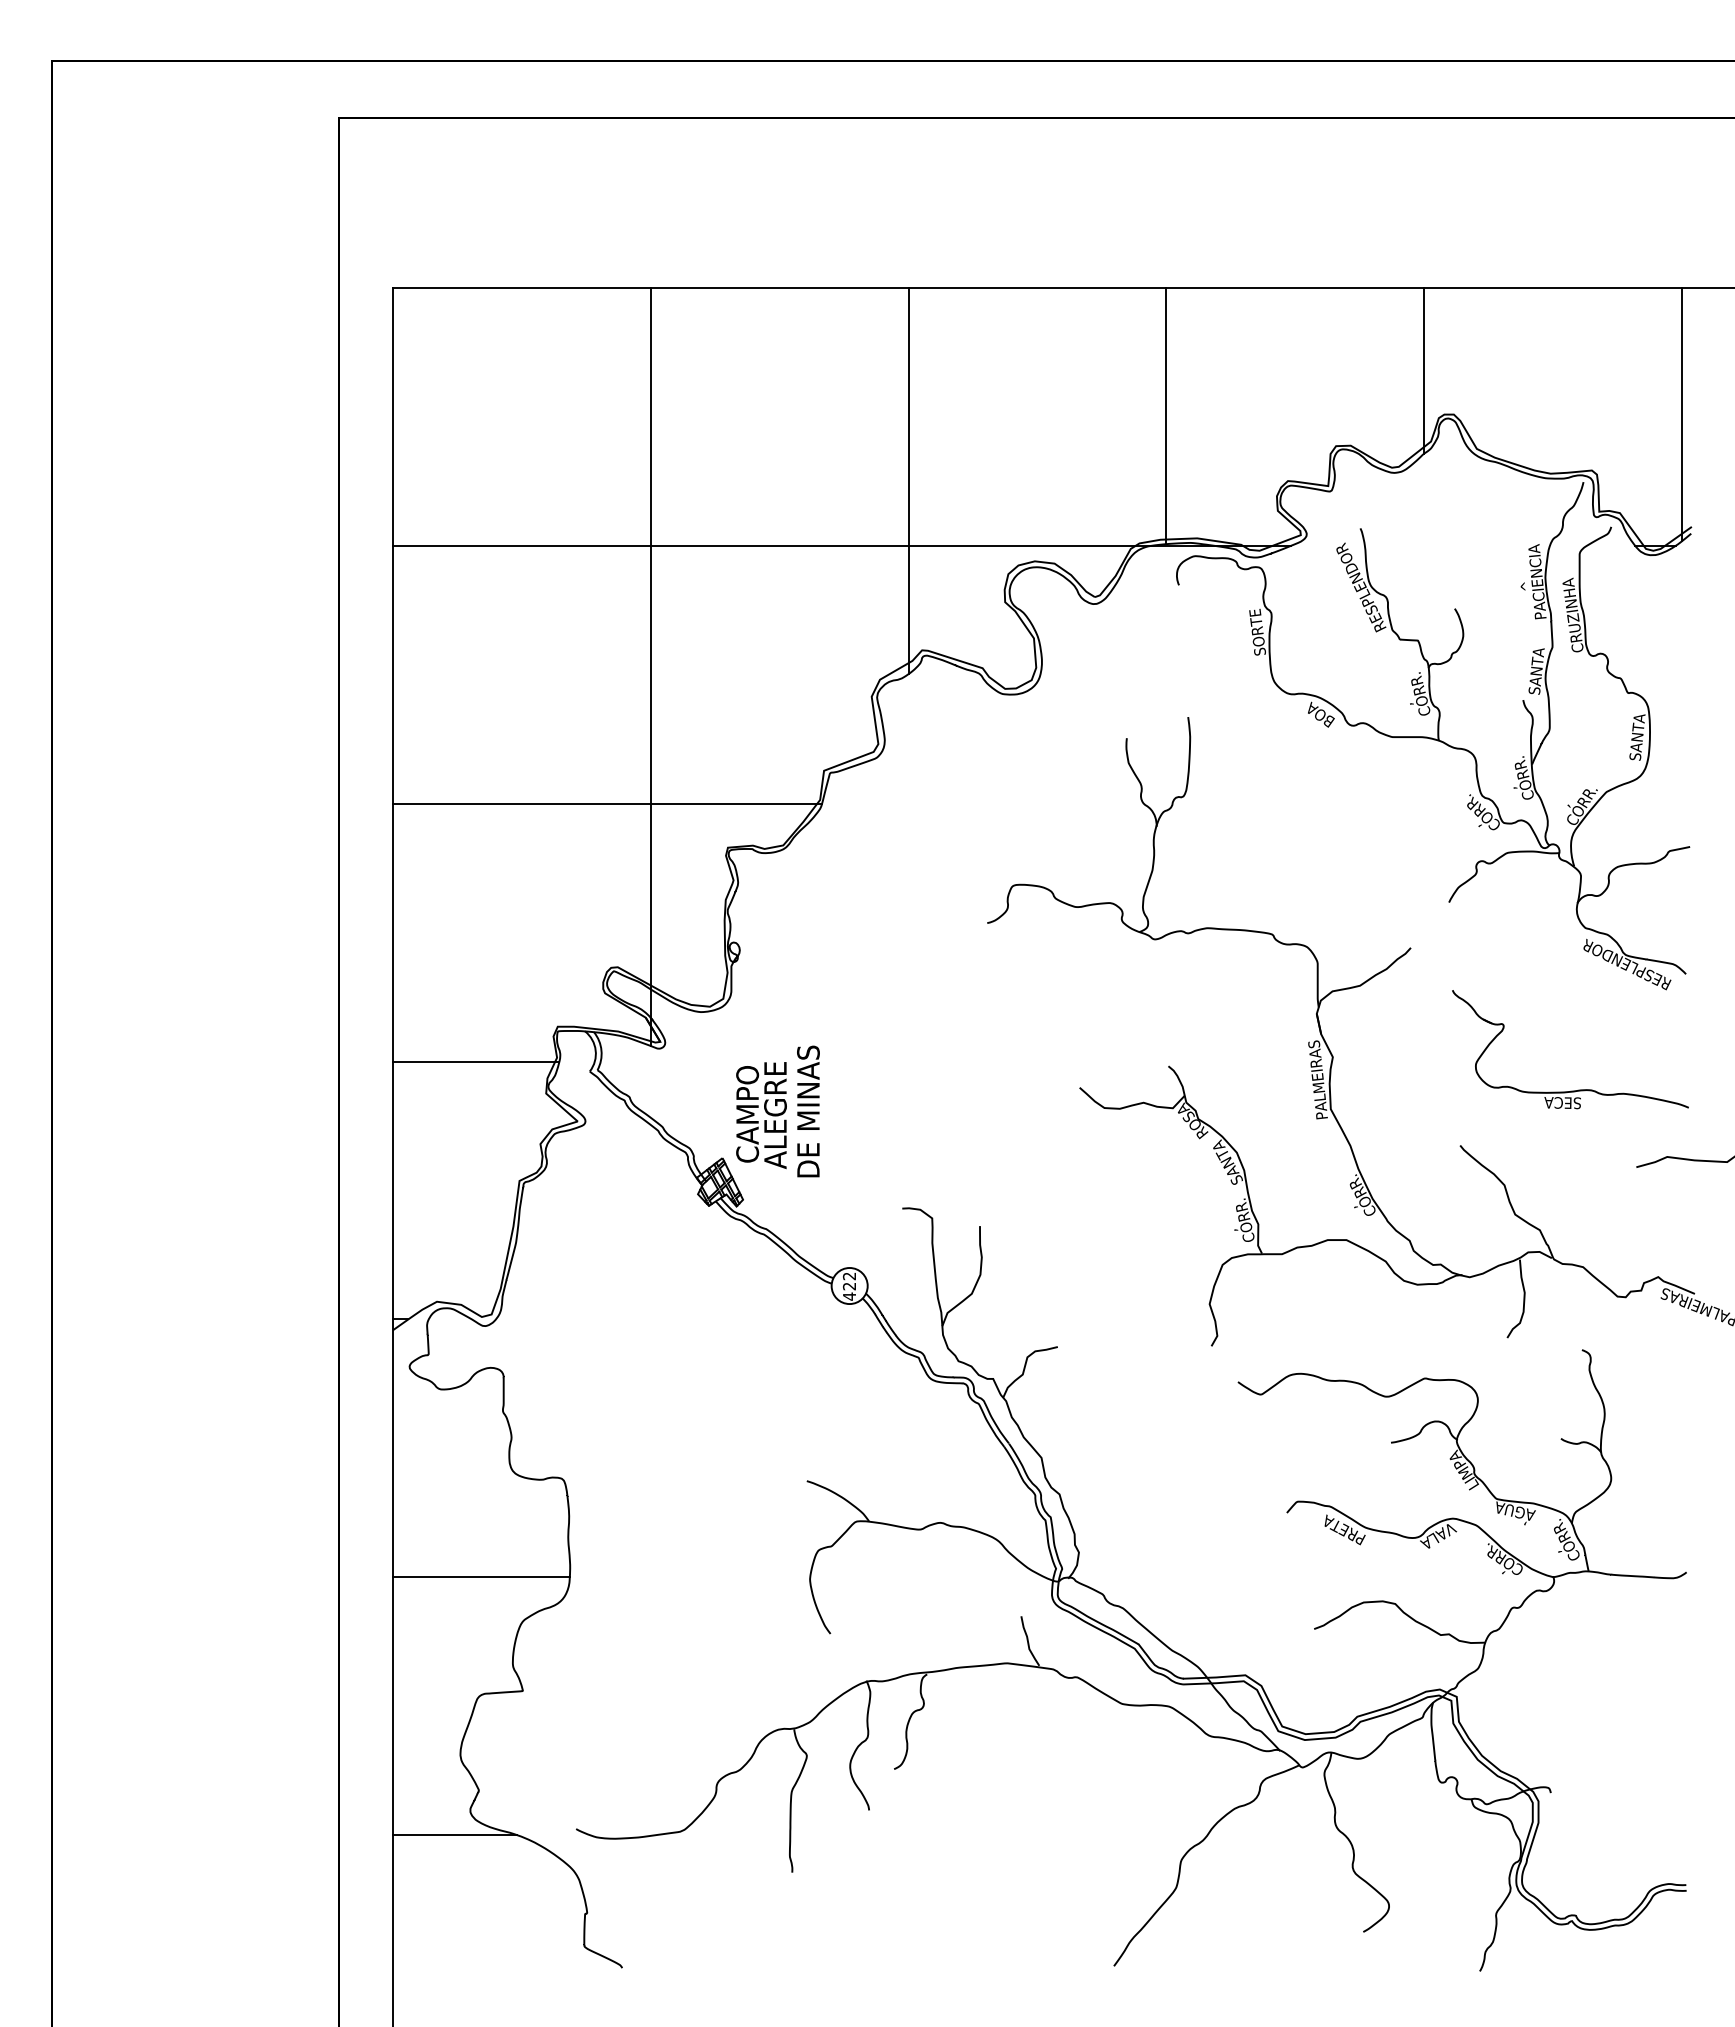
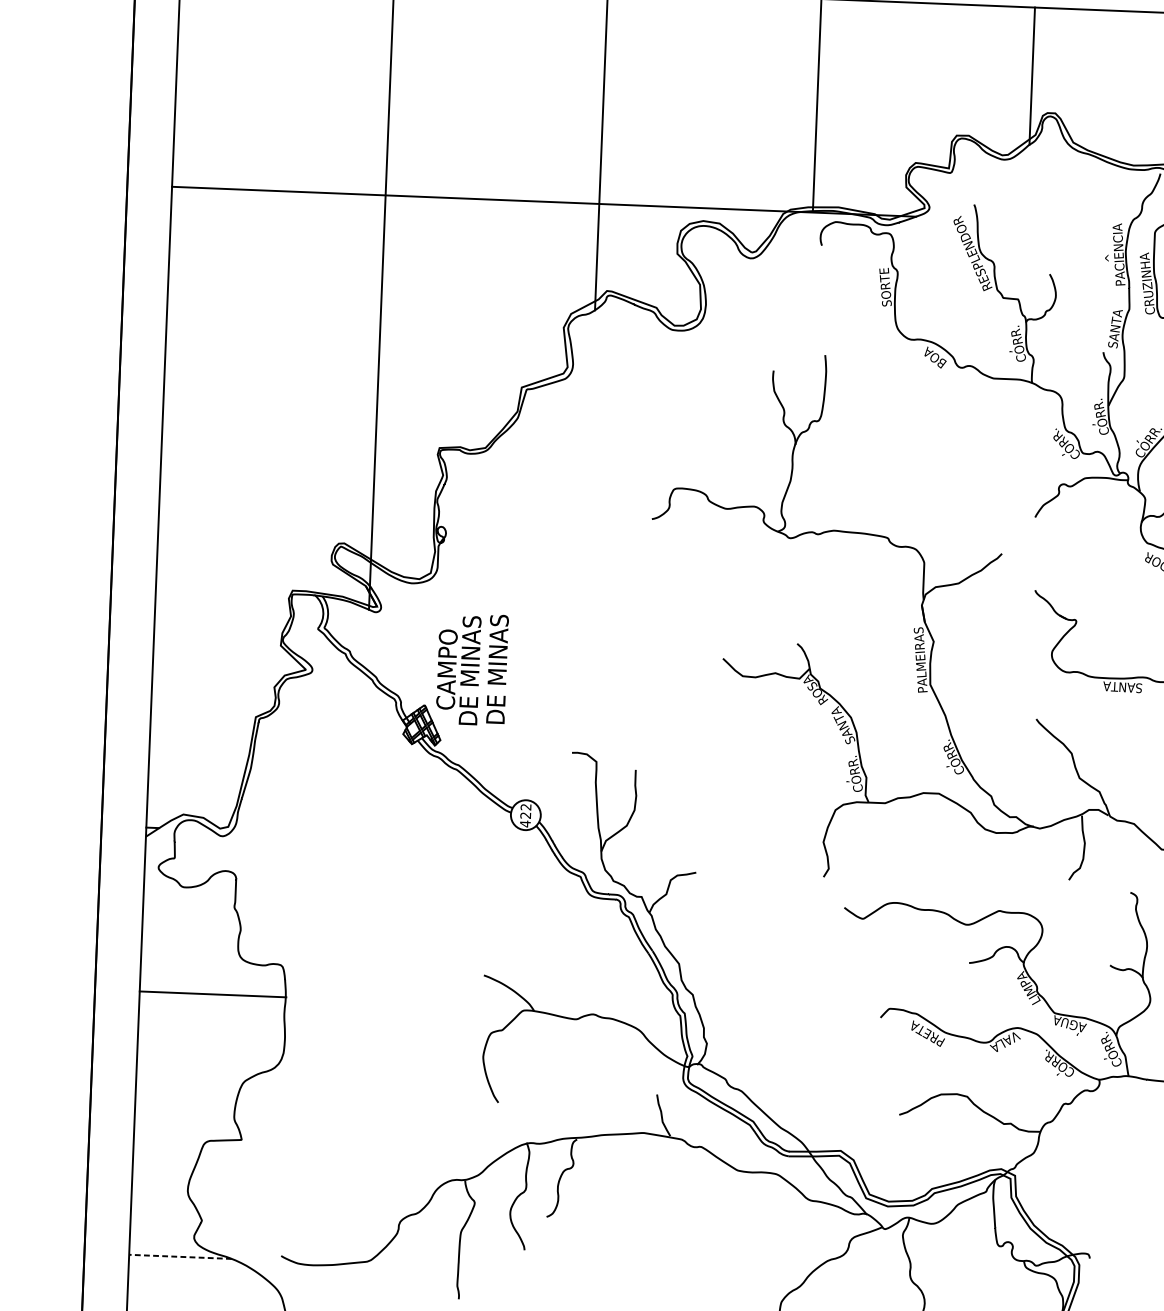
line: (607, 803) -> (341, 407), removed
line: (475, 1061) -> (223, 616), removed
text: (1562, 1102) -> (1122, 686), SECA -> SANTA
text: (775, 1114) -> (470, 670), ALEGRE -> DE MINAS
line: (480, 1577) -> (212, 994), moved
line: (454, 1835) -> (180, 1257), solid -> dashed

